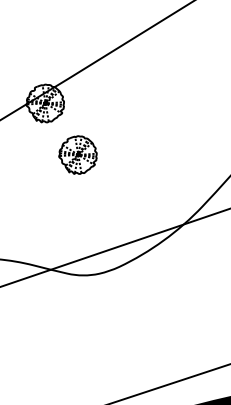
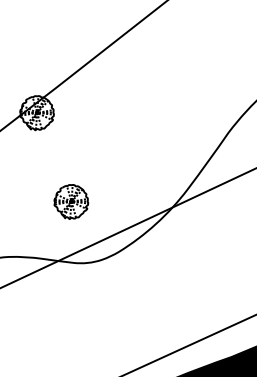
part: (78, 154) -> (71, 201), moved

